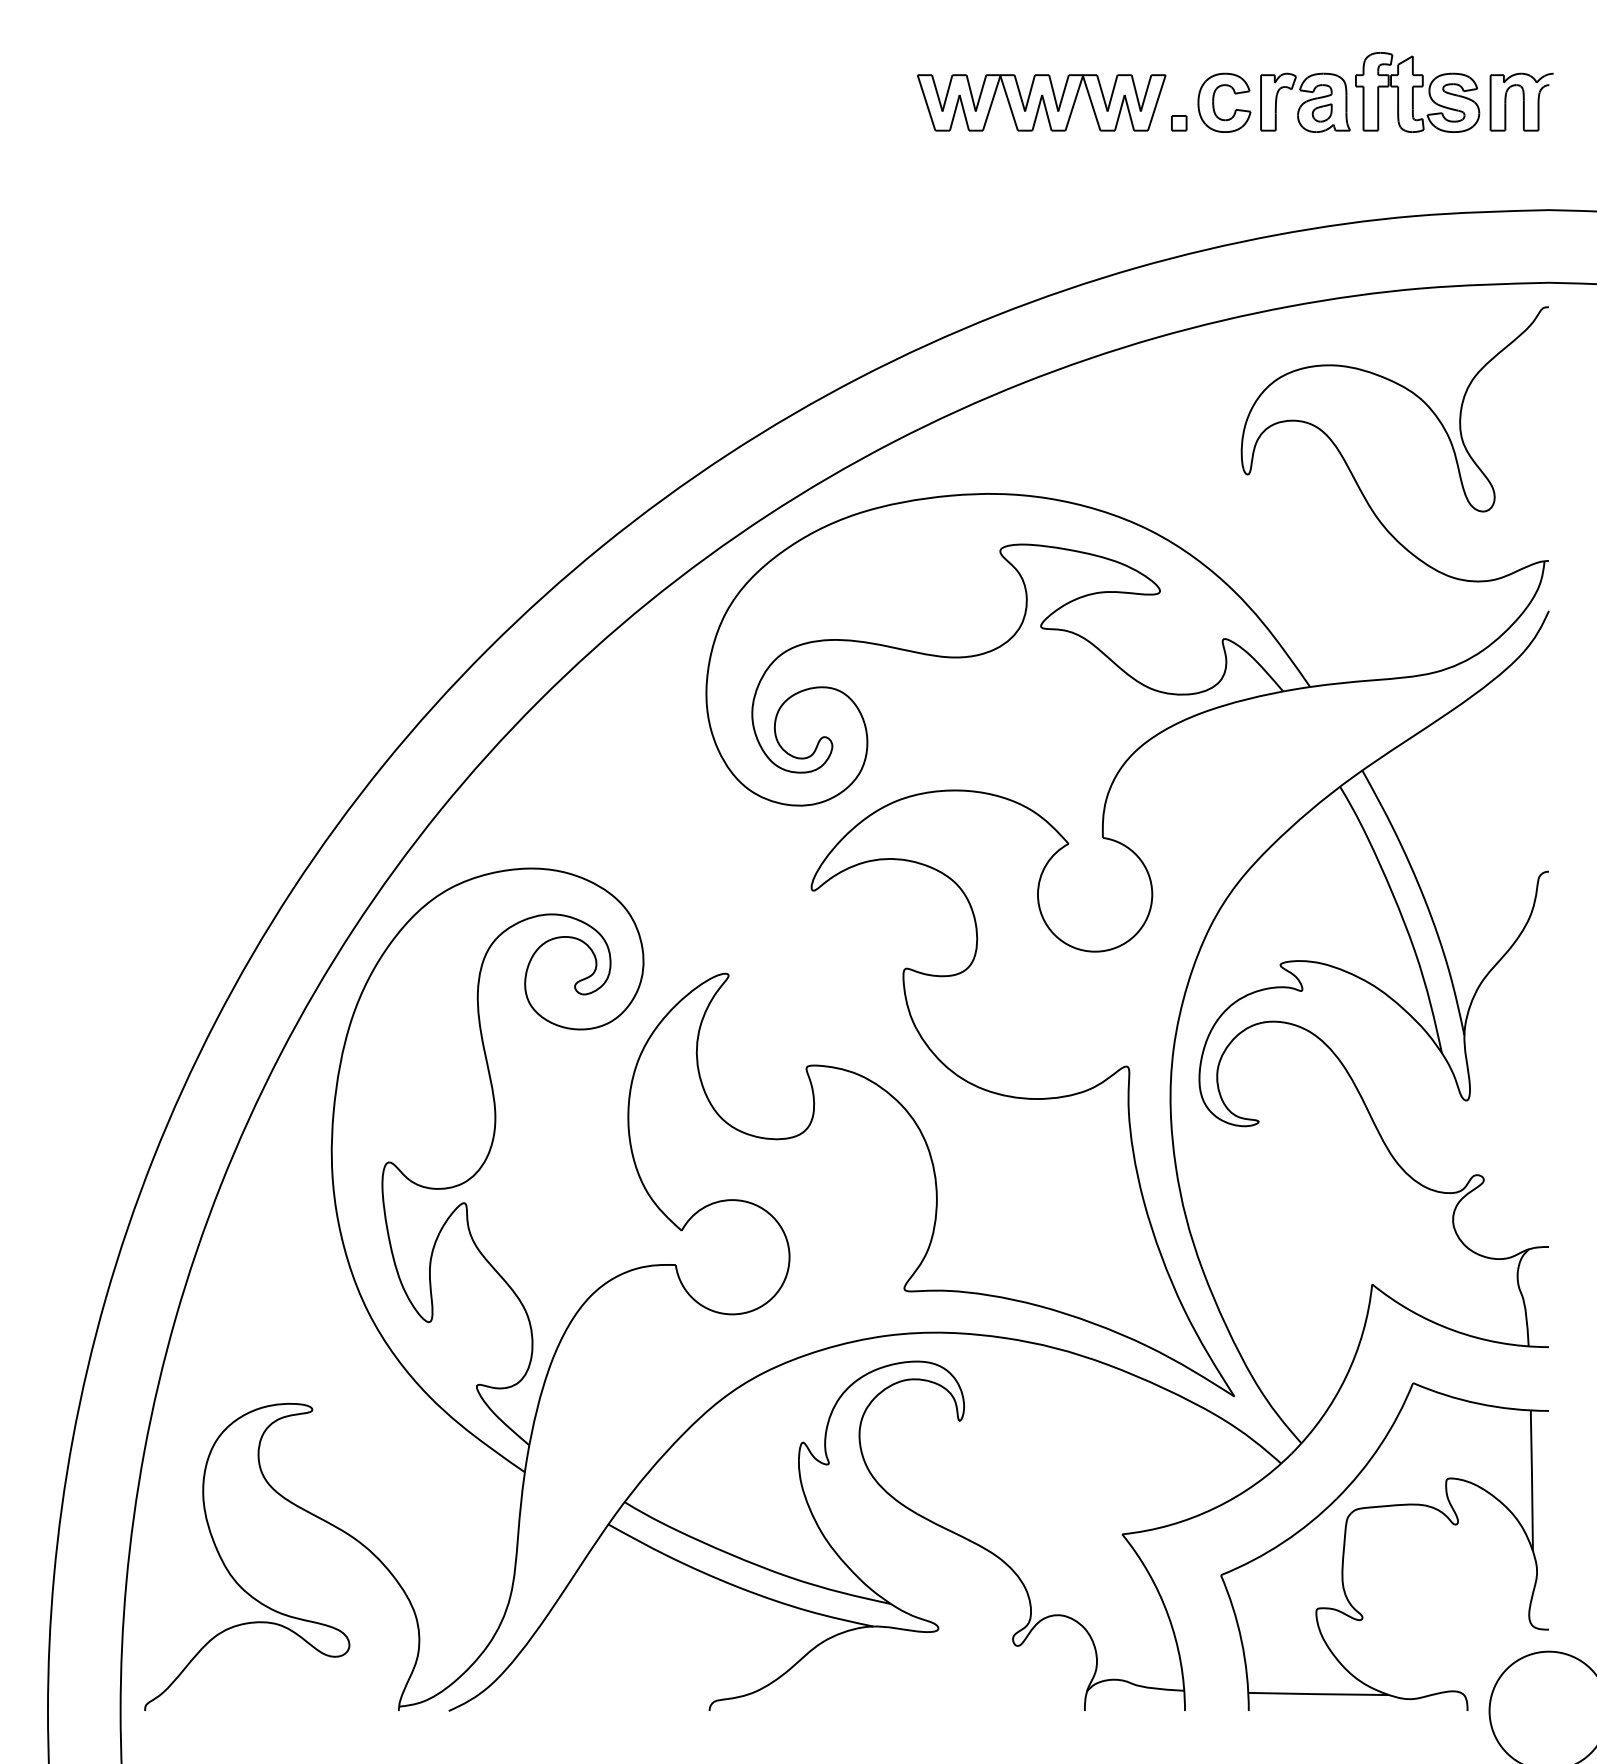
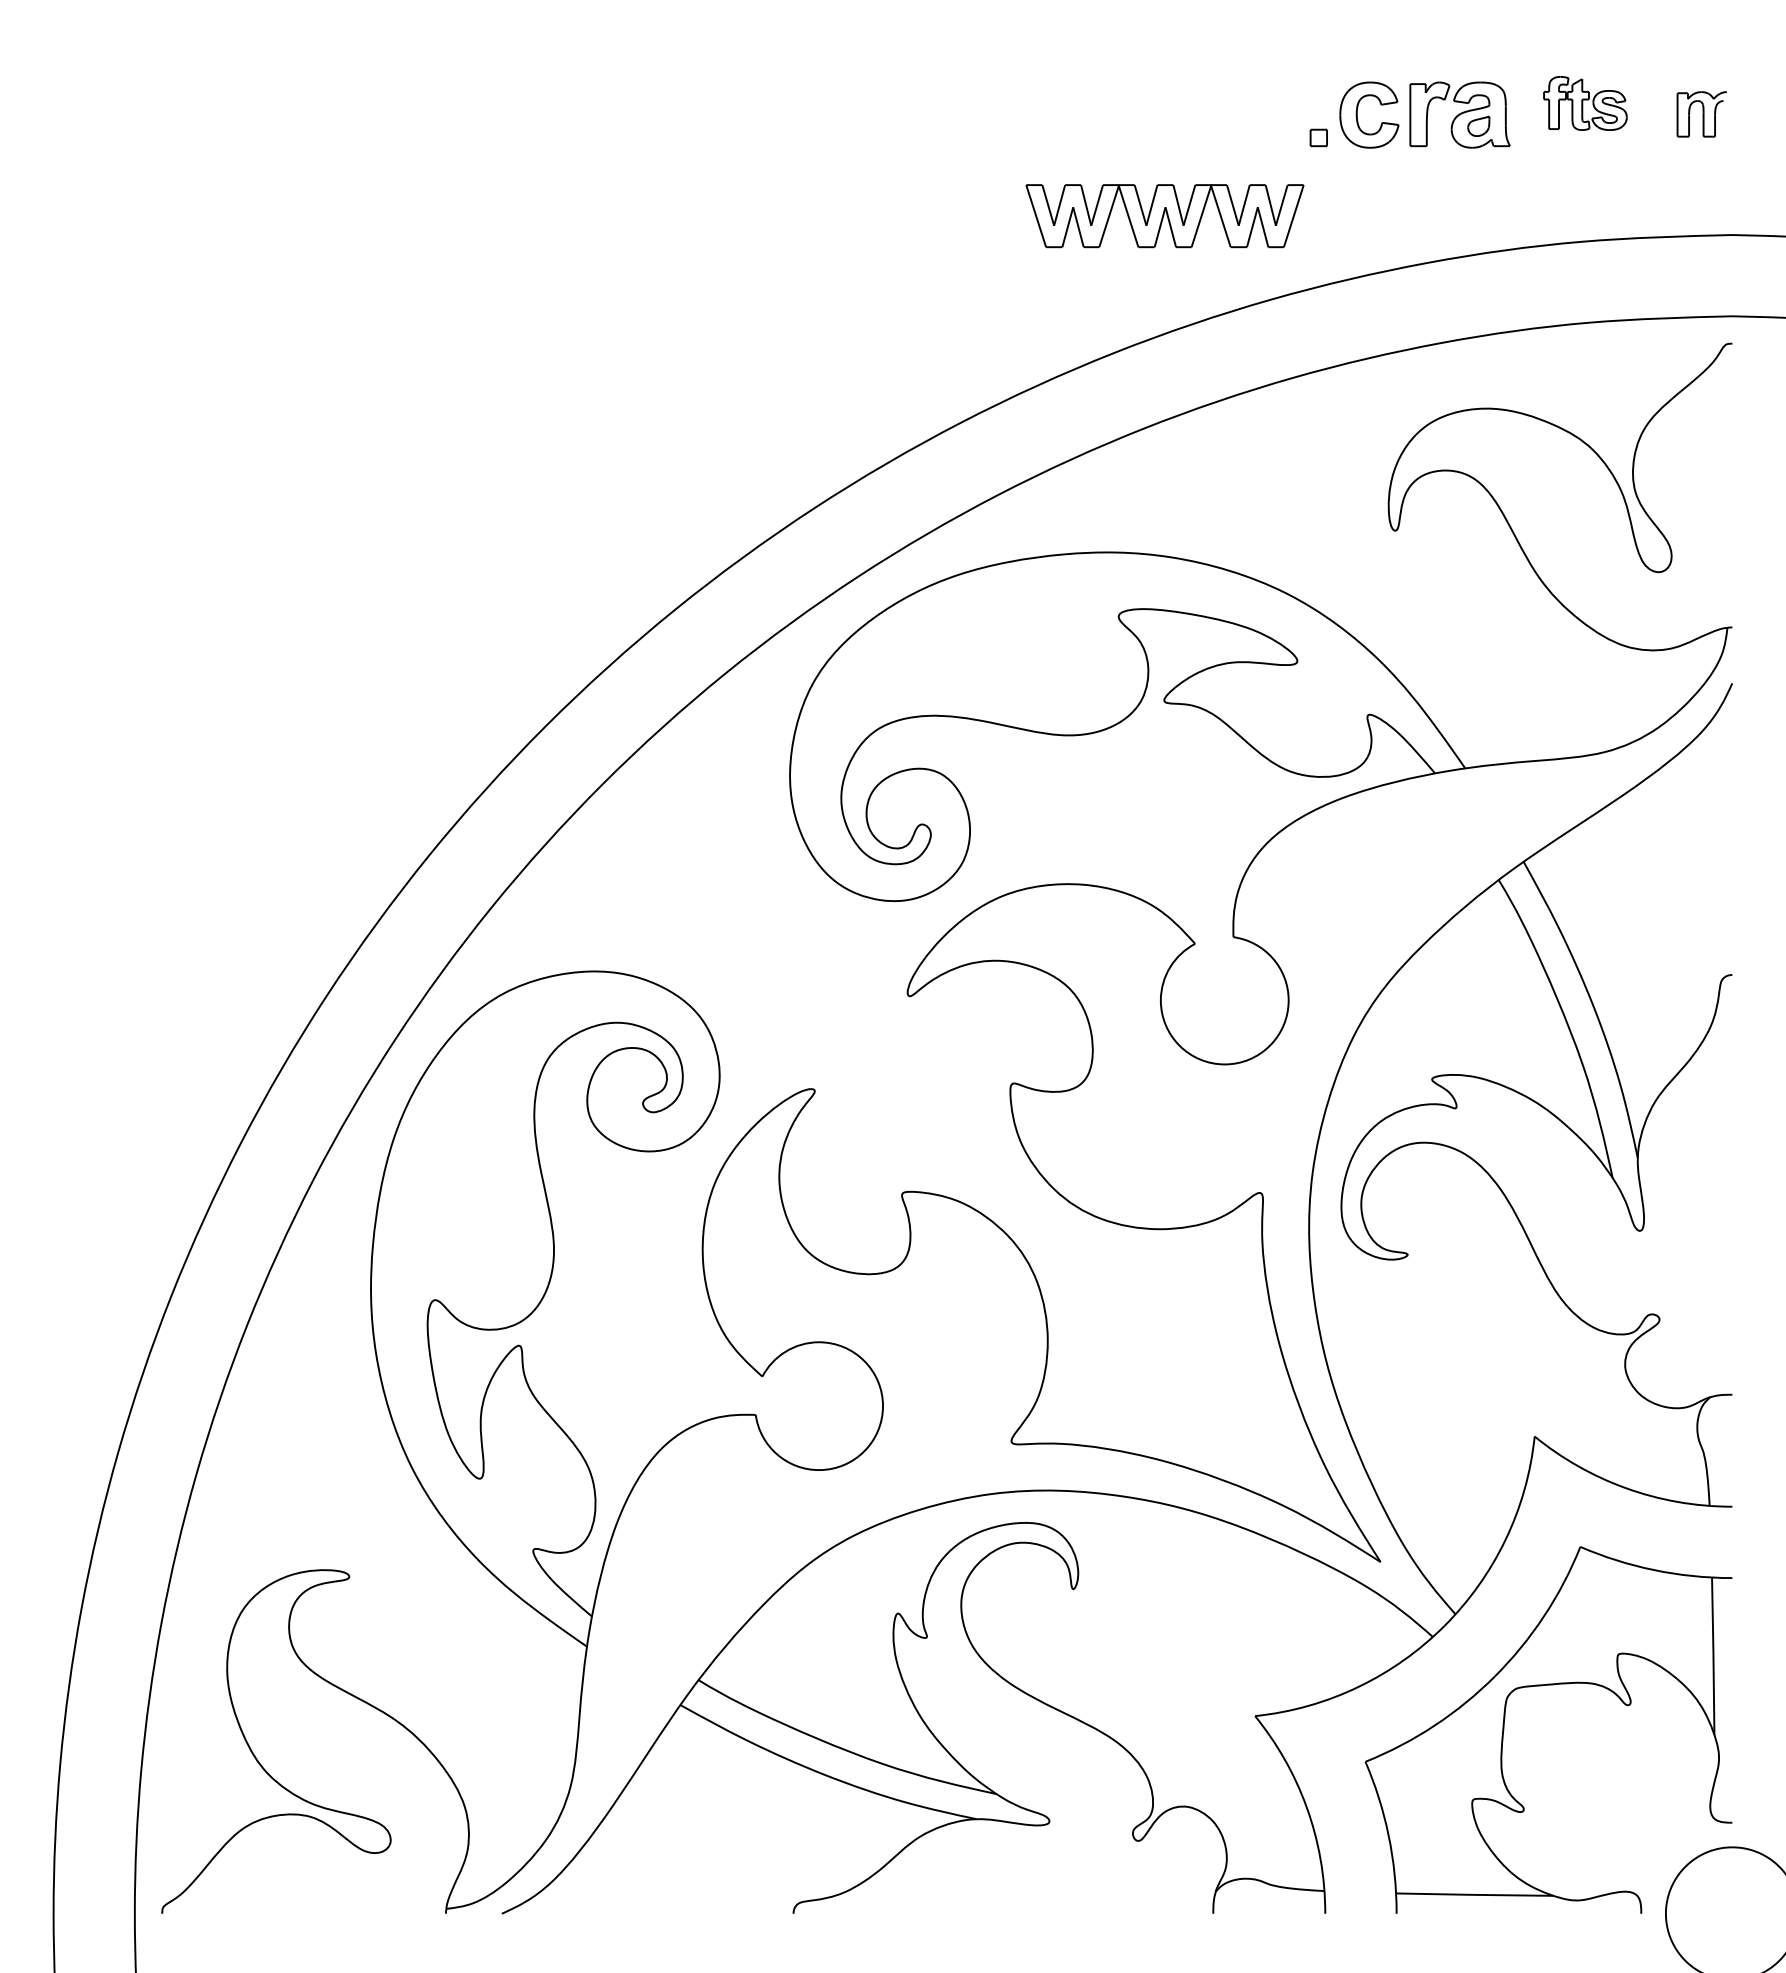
part: (1417, 92) -> (1585, 103), size x0.6
part: (1521, 102) -> (1701, 114), size x0.7
part: (1041, 103) -> (1164, 216), moved

